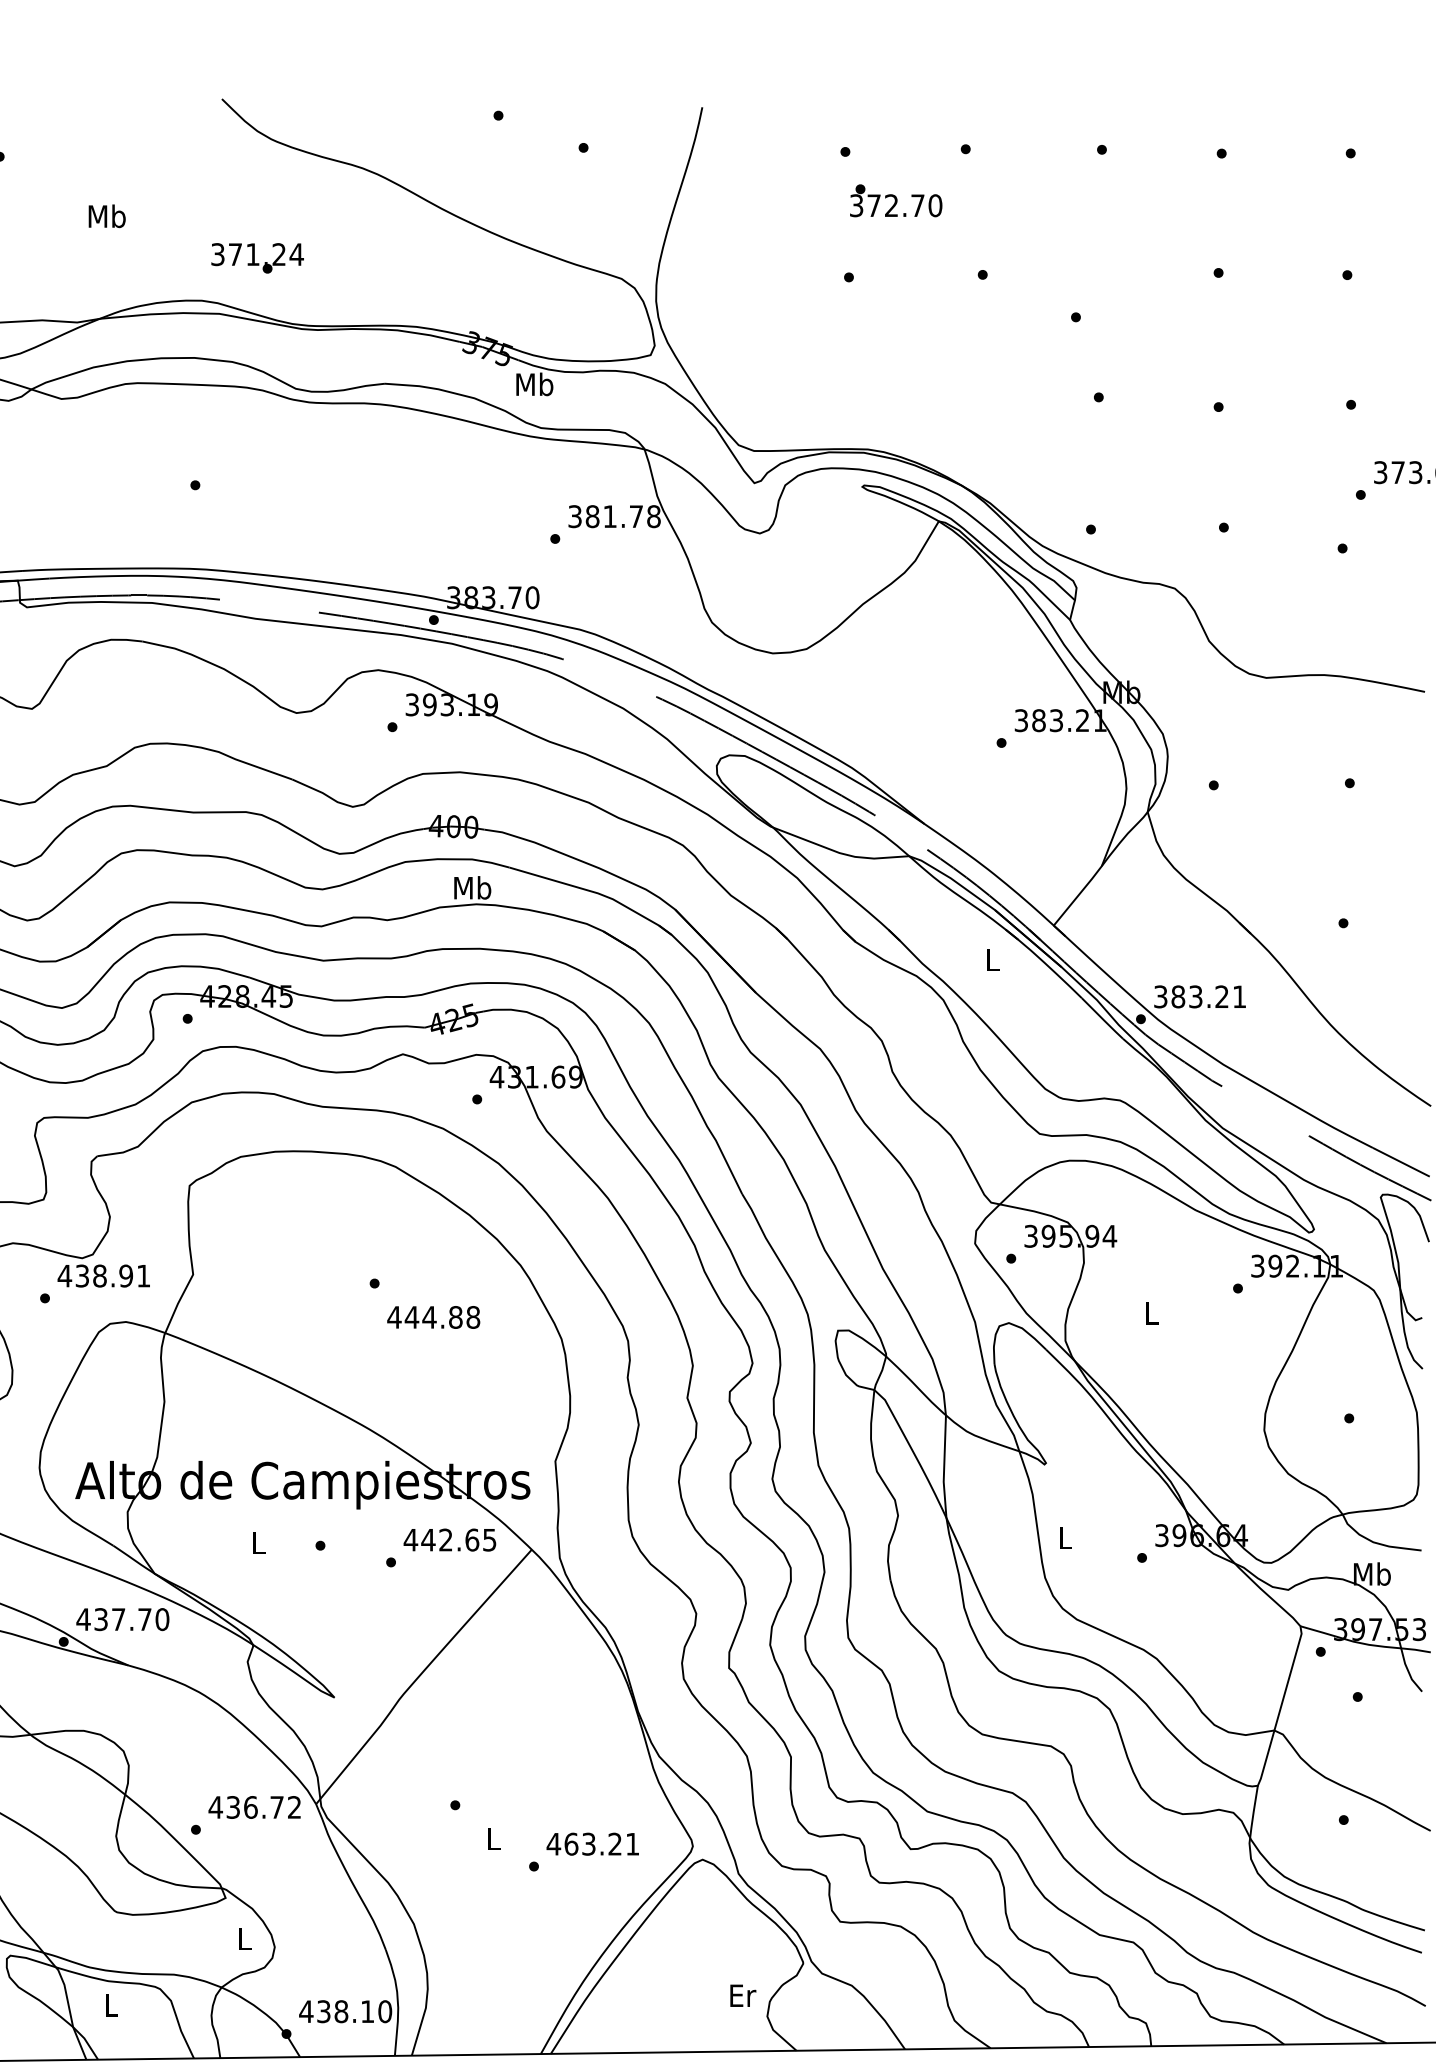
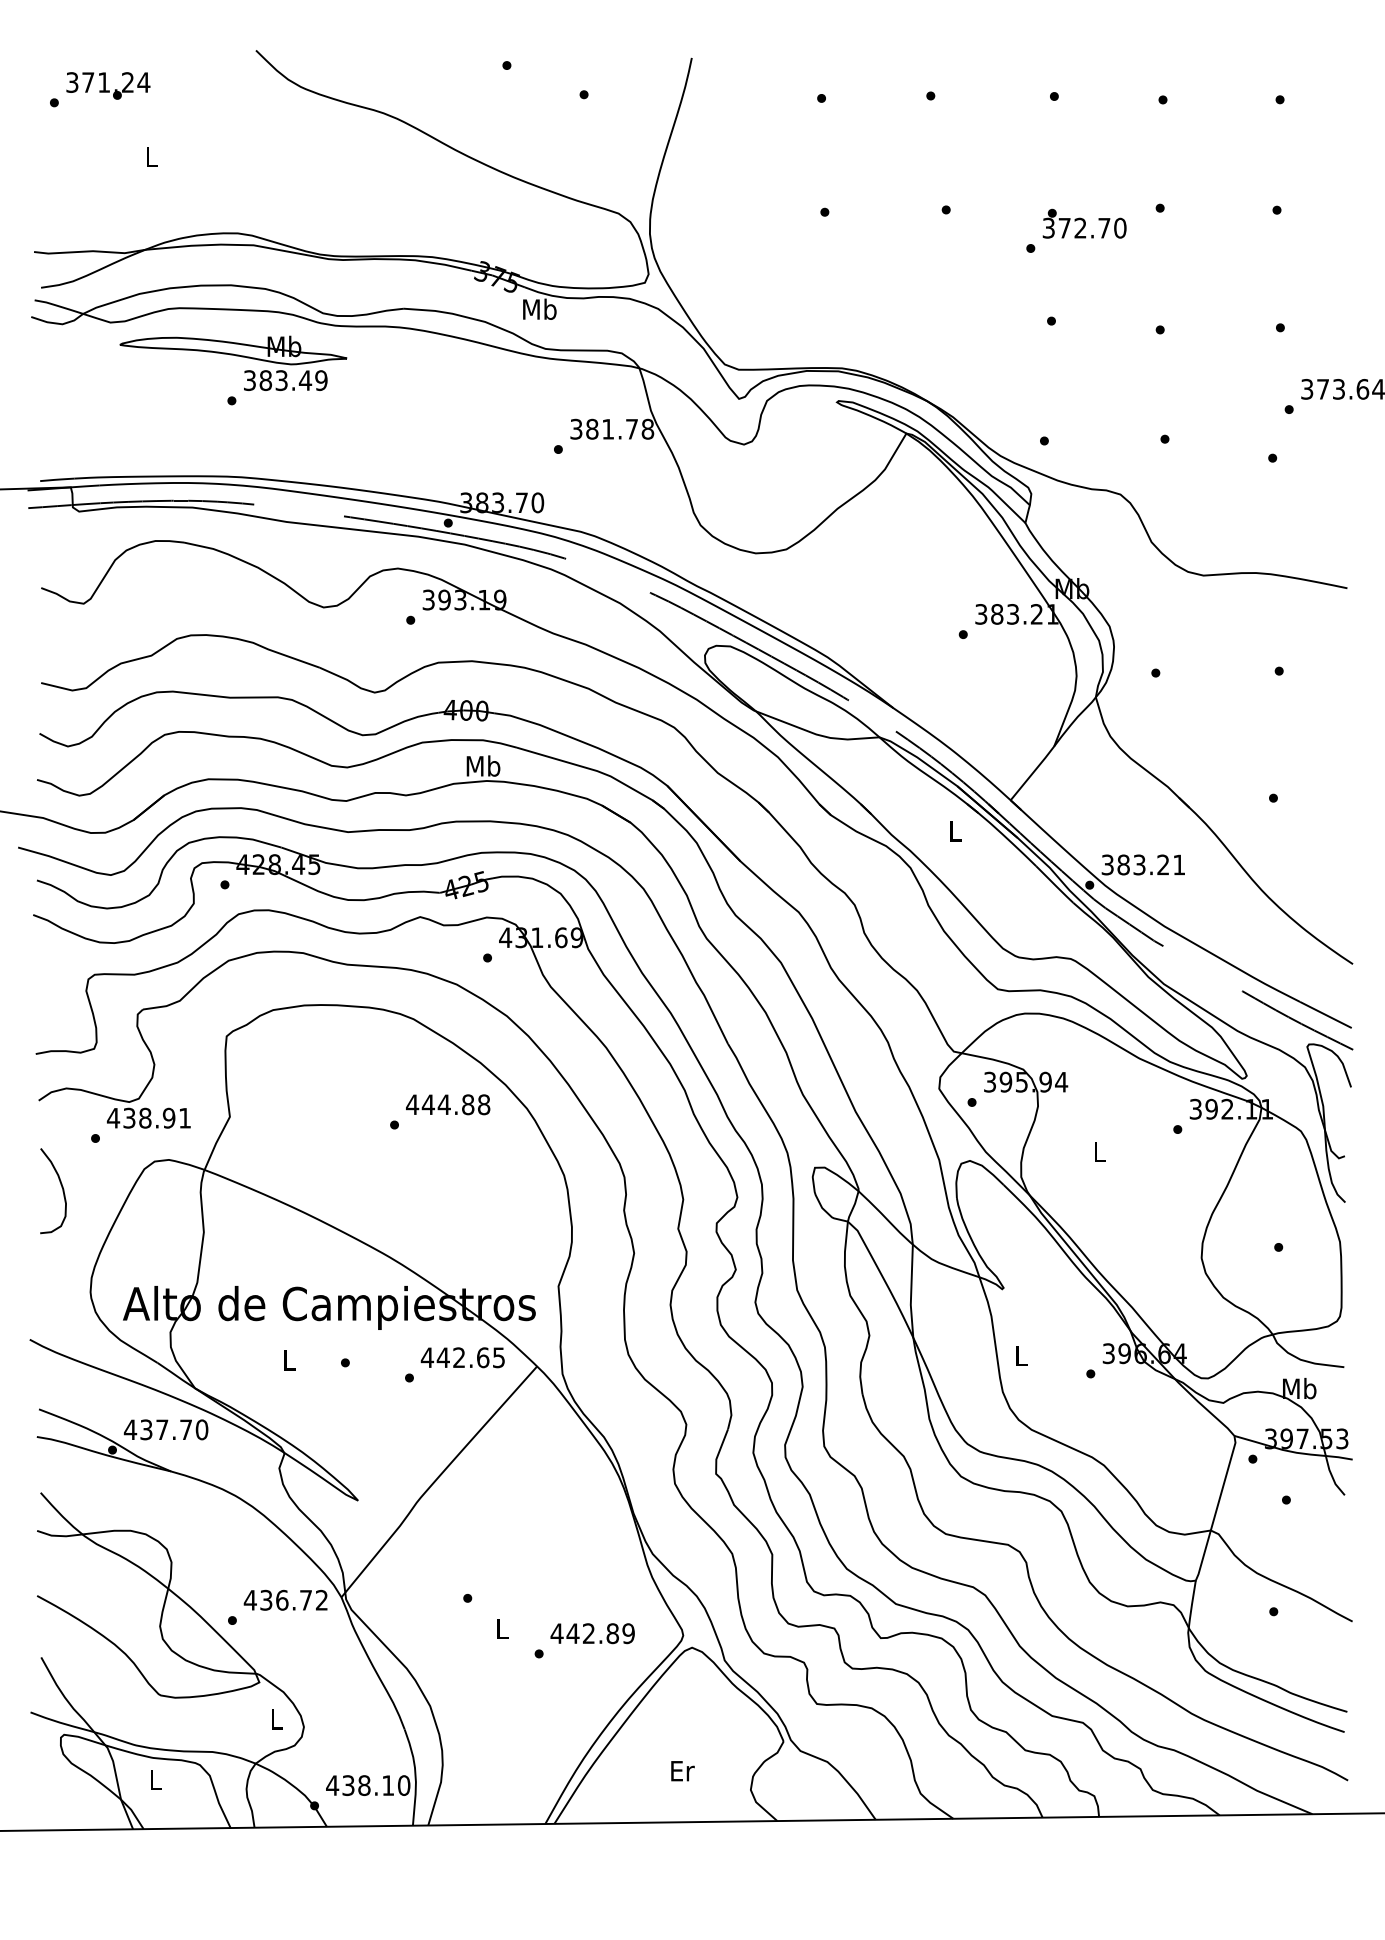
text: (895, 200) -> (1084, 223), moved
text: (106, 215) -> (151, 156), Mb -> L
text: (257, 257) -> (108, 85), moved
part: (200, 436) -> (236, 356), added
text: (434, 1317) -> (448, 1104), moved
text: (601, 1844) -> (600, 1633), 463.21 -> 442.89
text: (742, 1996) -> (682, 1771), moved

